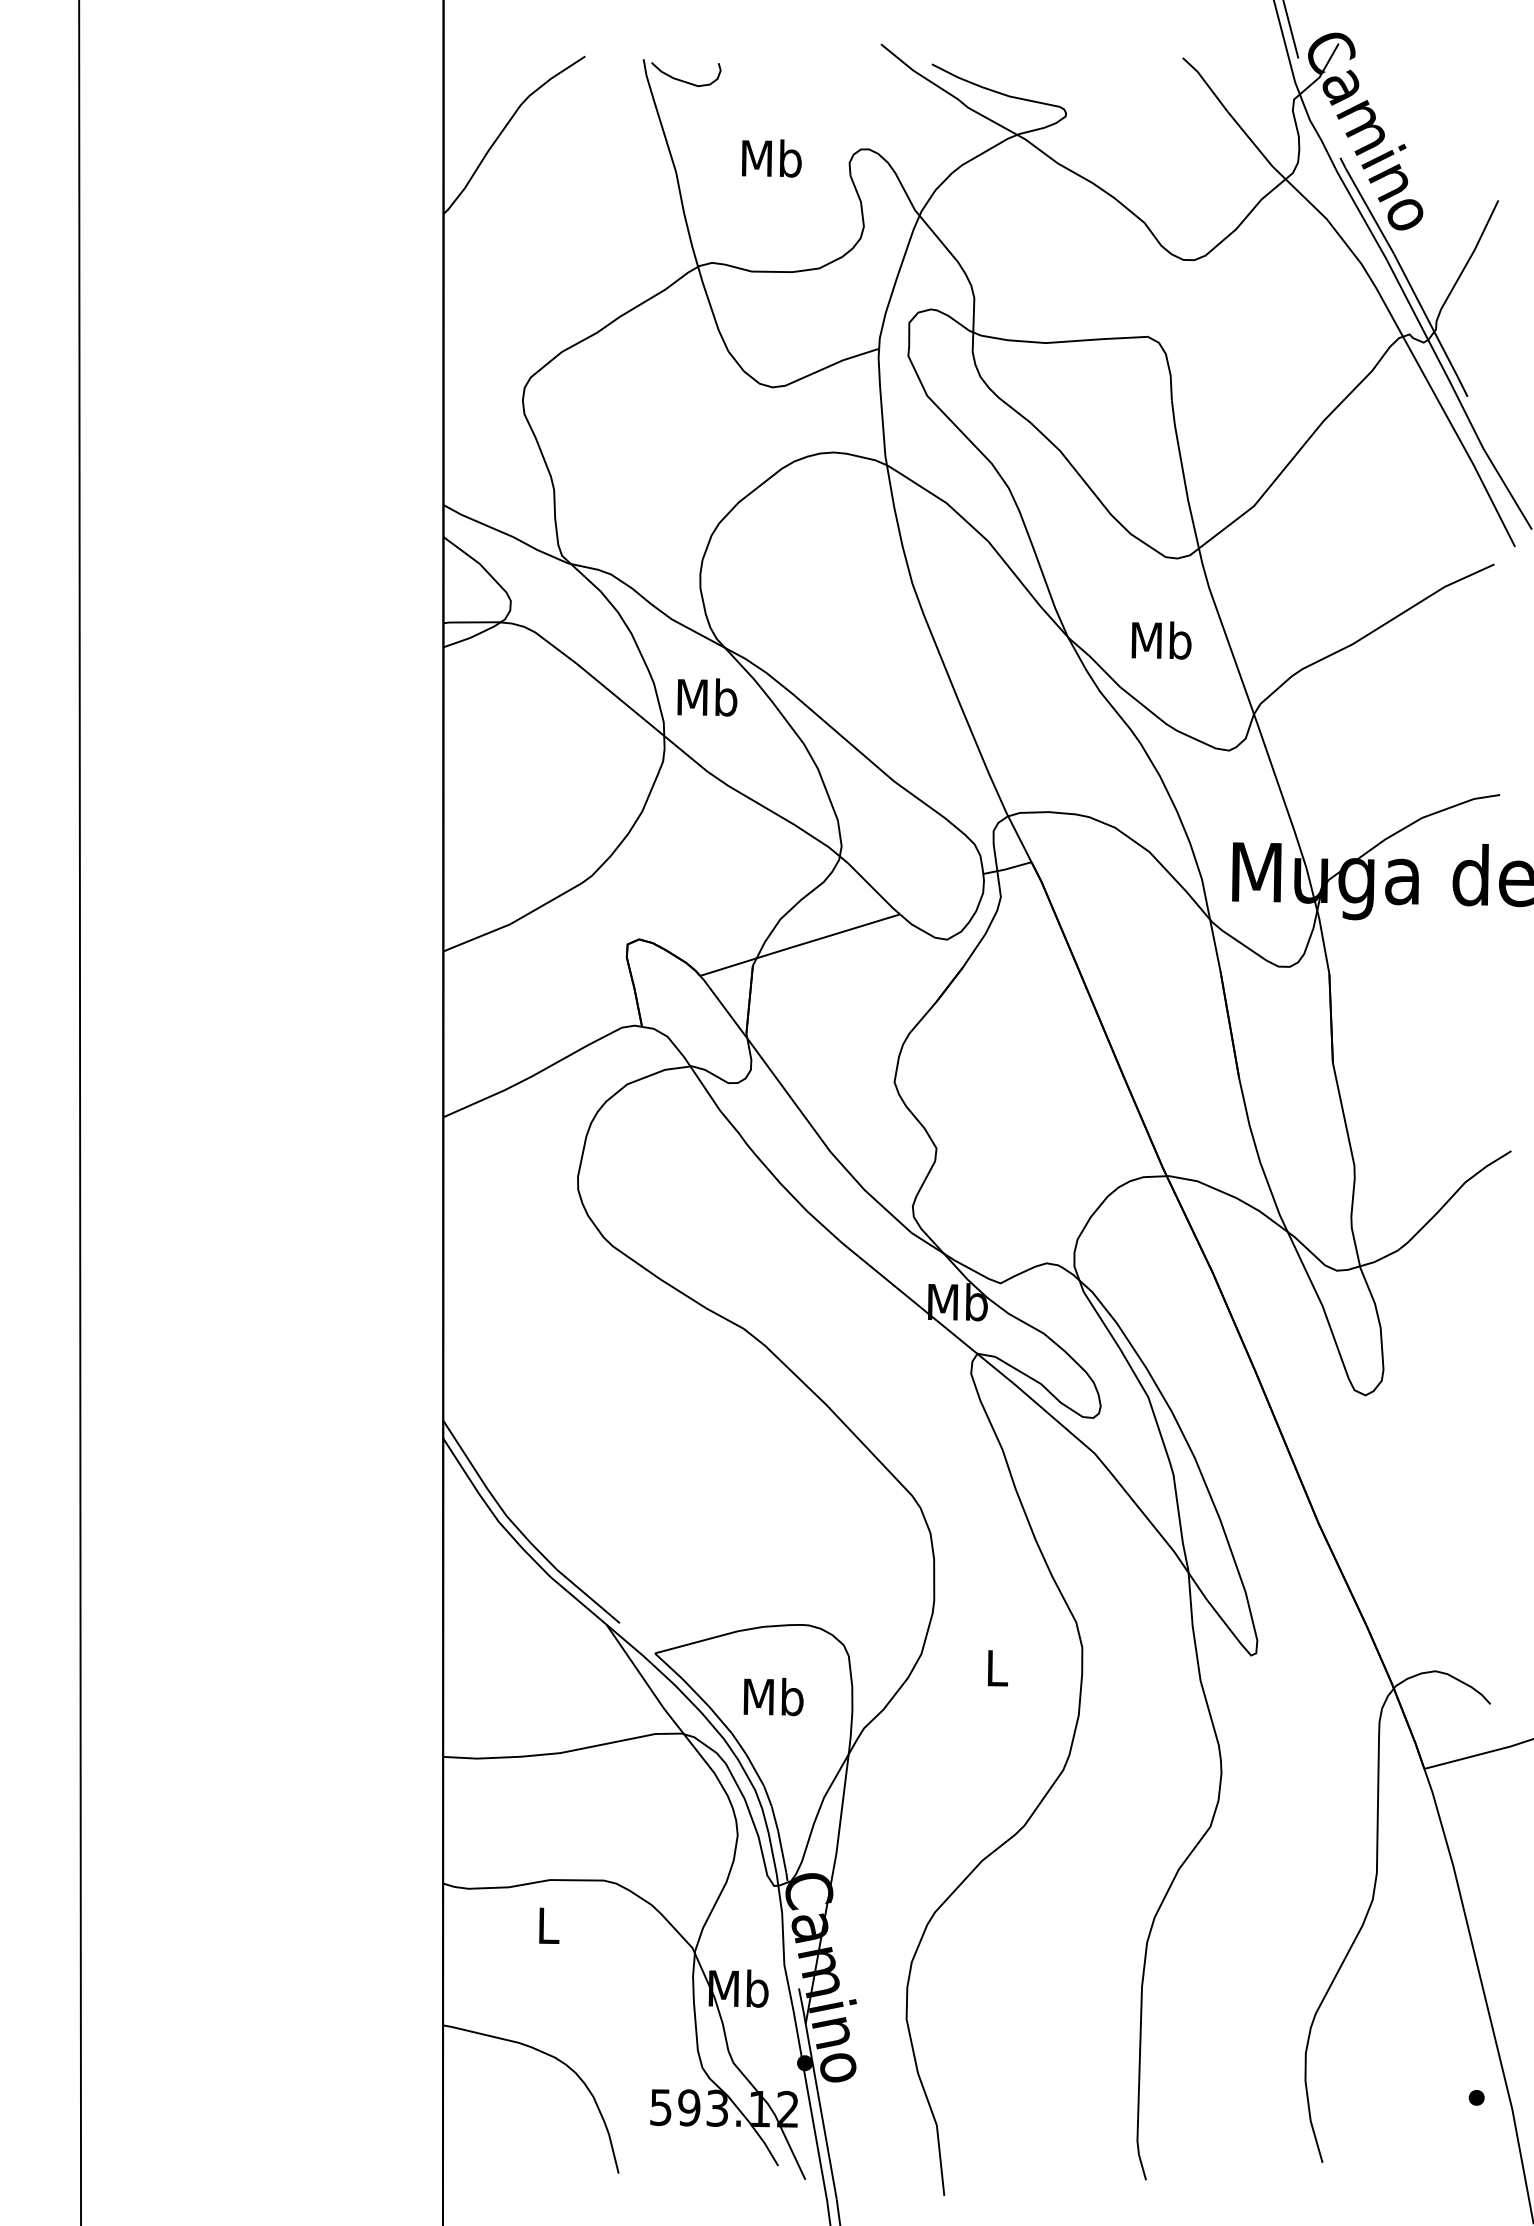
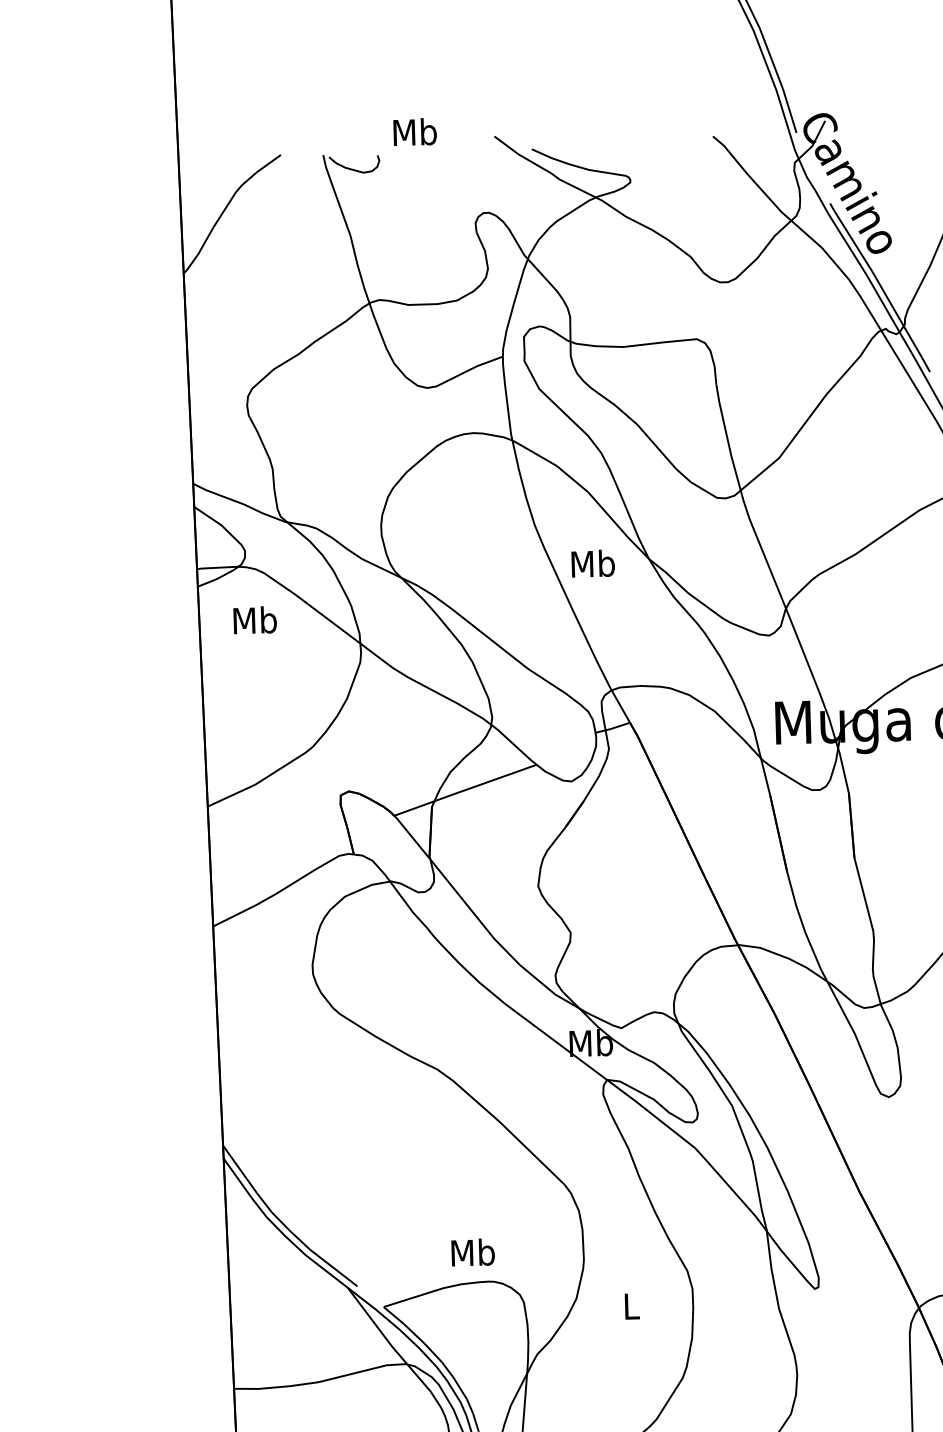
text: (771, 158) -> (414, 132), moved
text: (1161, 640) -> (593, 563), moved
text: (707, 697) -> (255, 620), moved
text: (773, 1697) -> (472, 1253), moved

